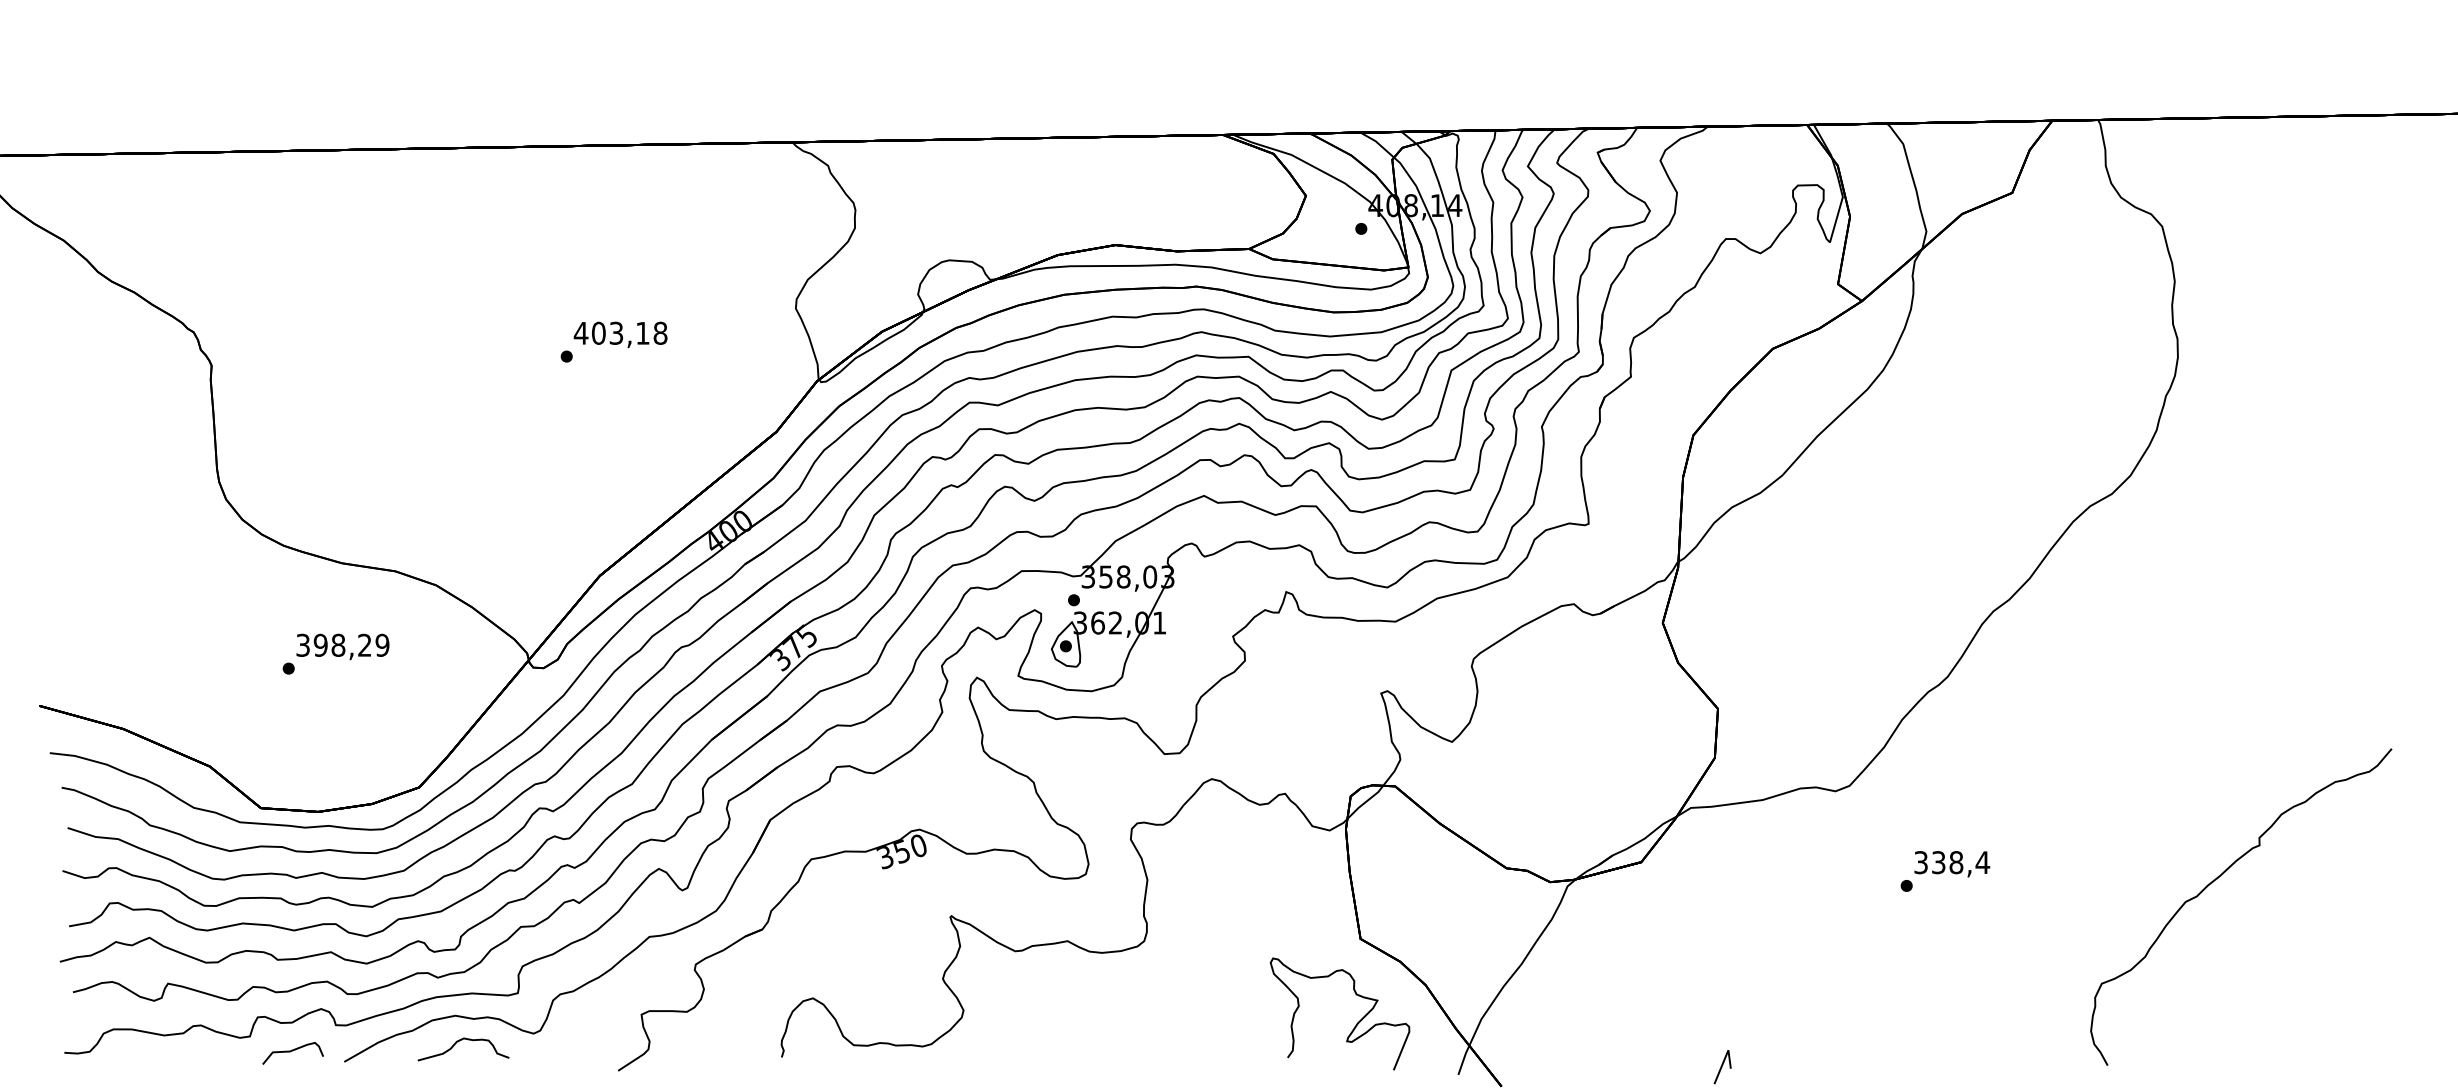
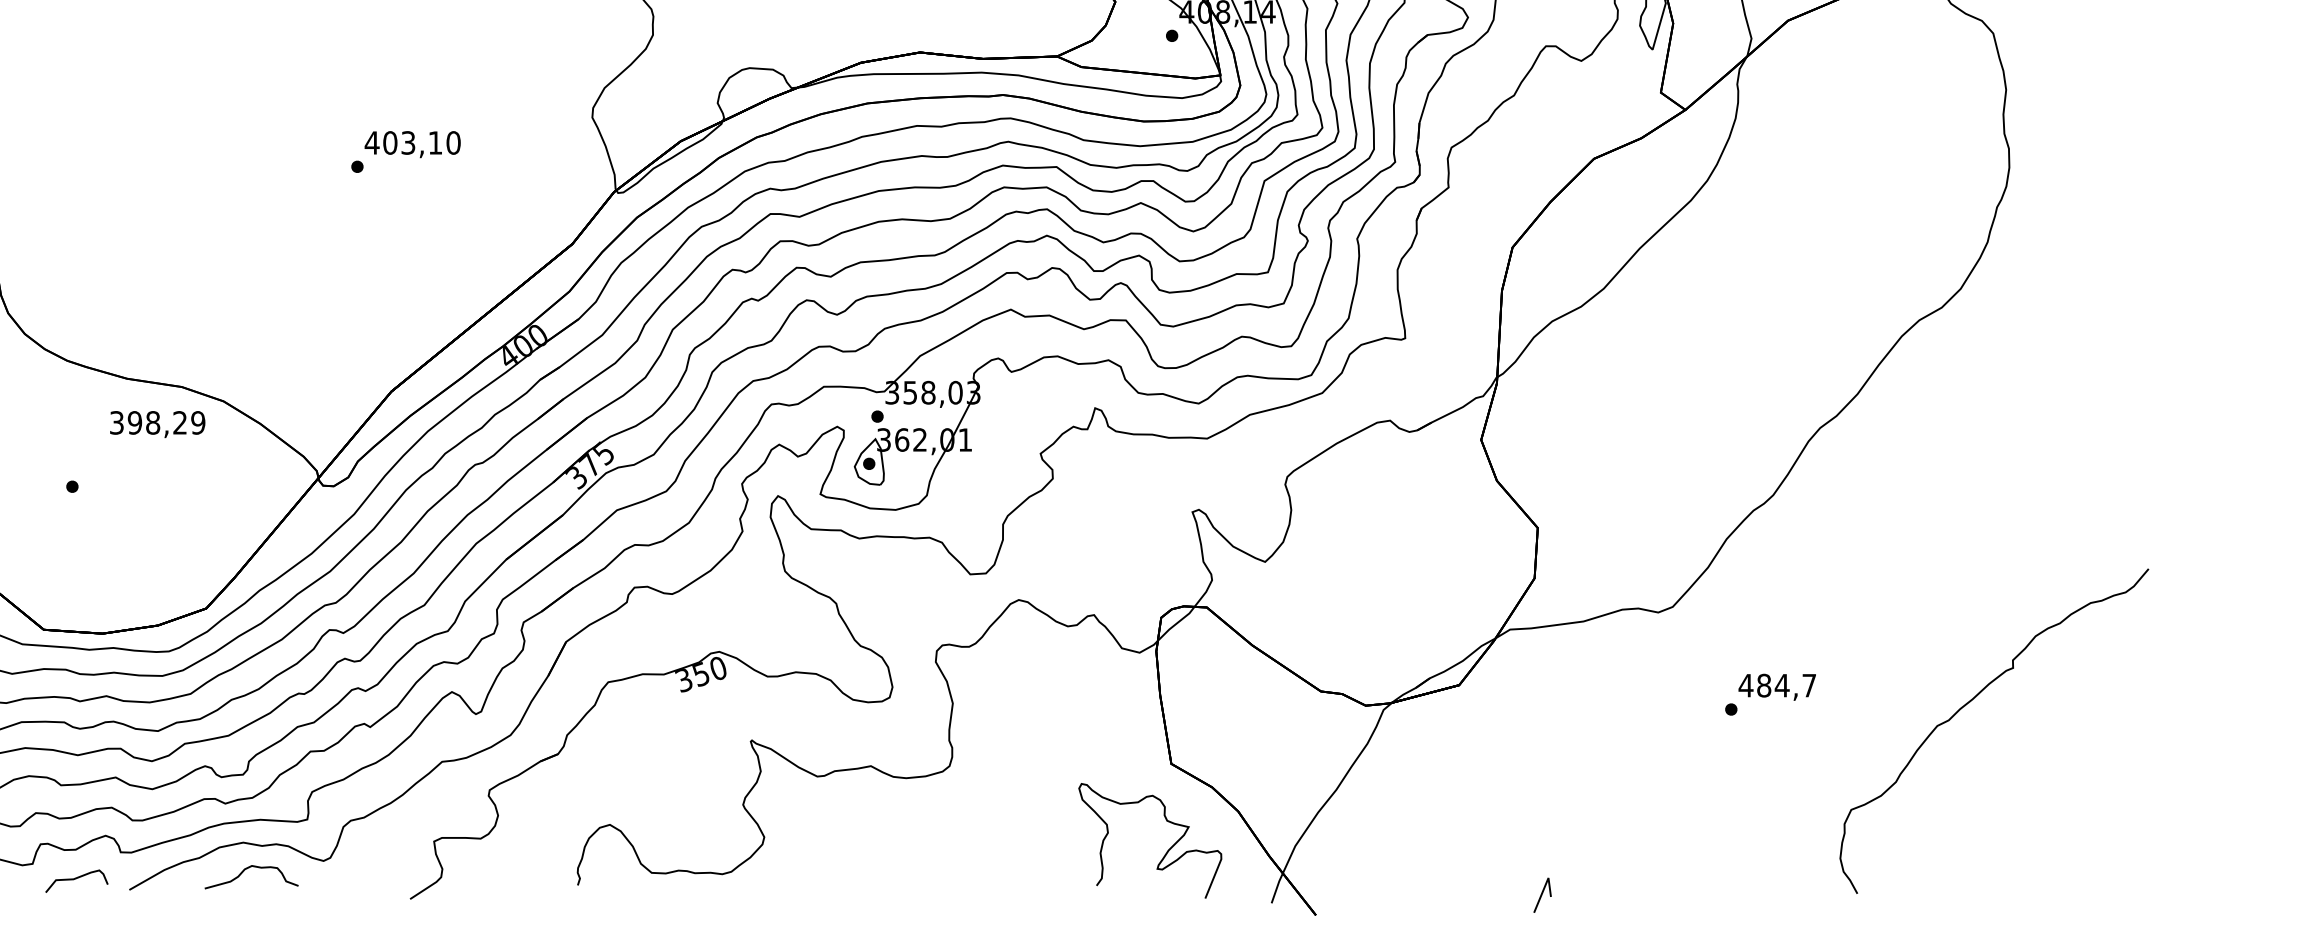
text: (660, 333) -> (453, 143), 403,18 -> 403,10
text: (342, 646) -> (157, 424), moved
text: (1951, 862) -> (1777, 685), 338,4 -> 484,7
curve: (2217, 879) -> (1969, 702), moved

